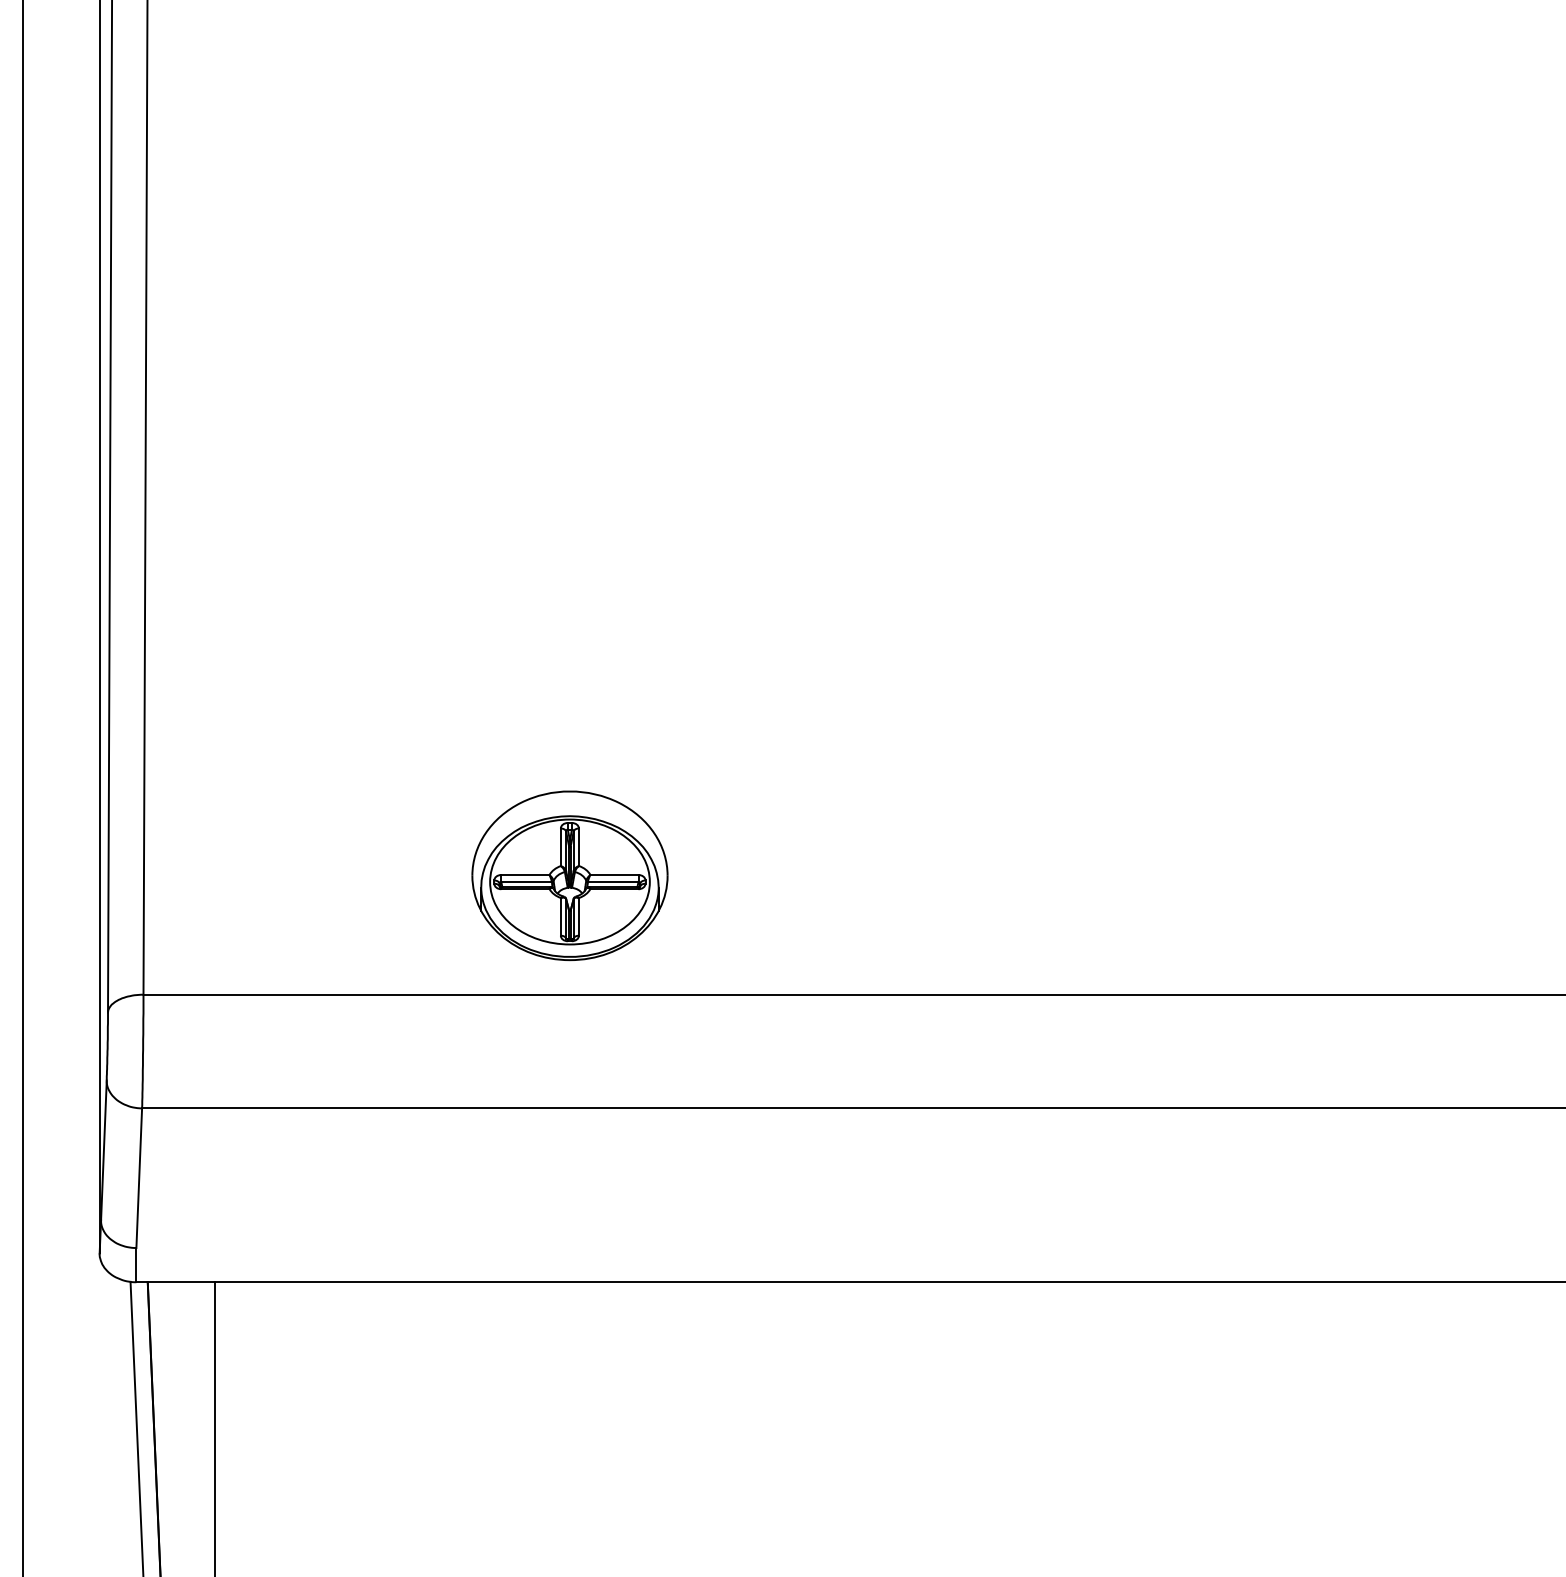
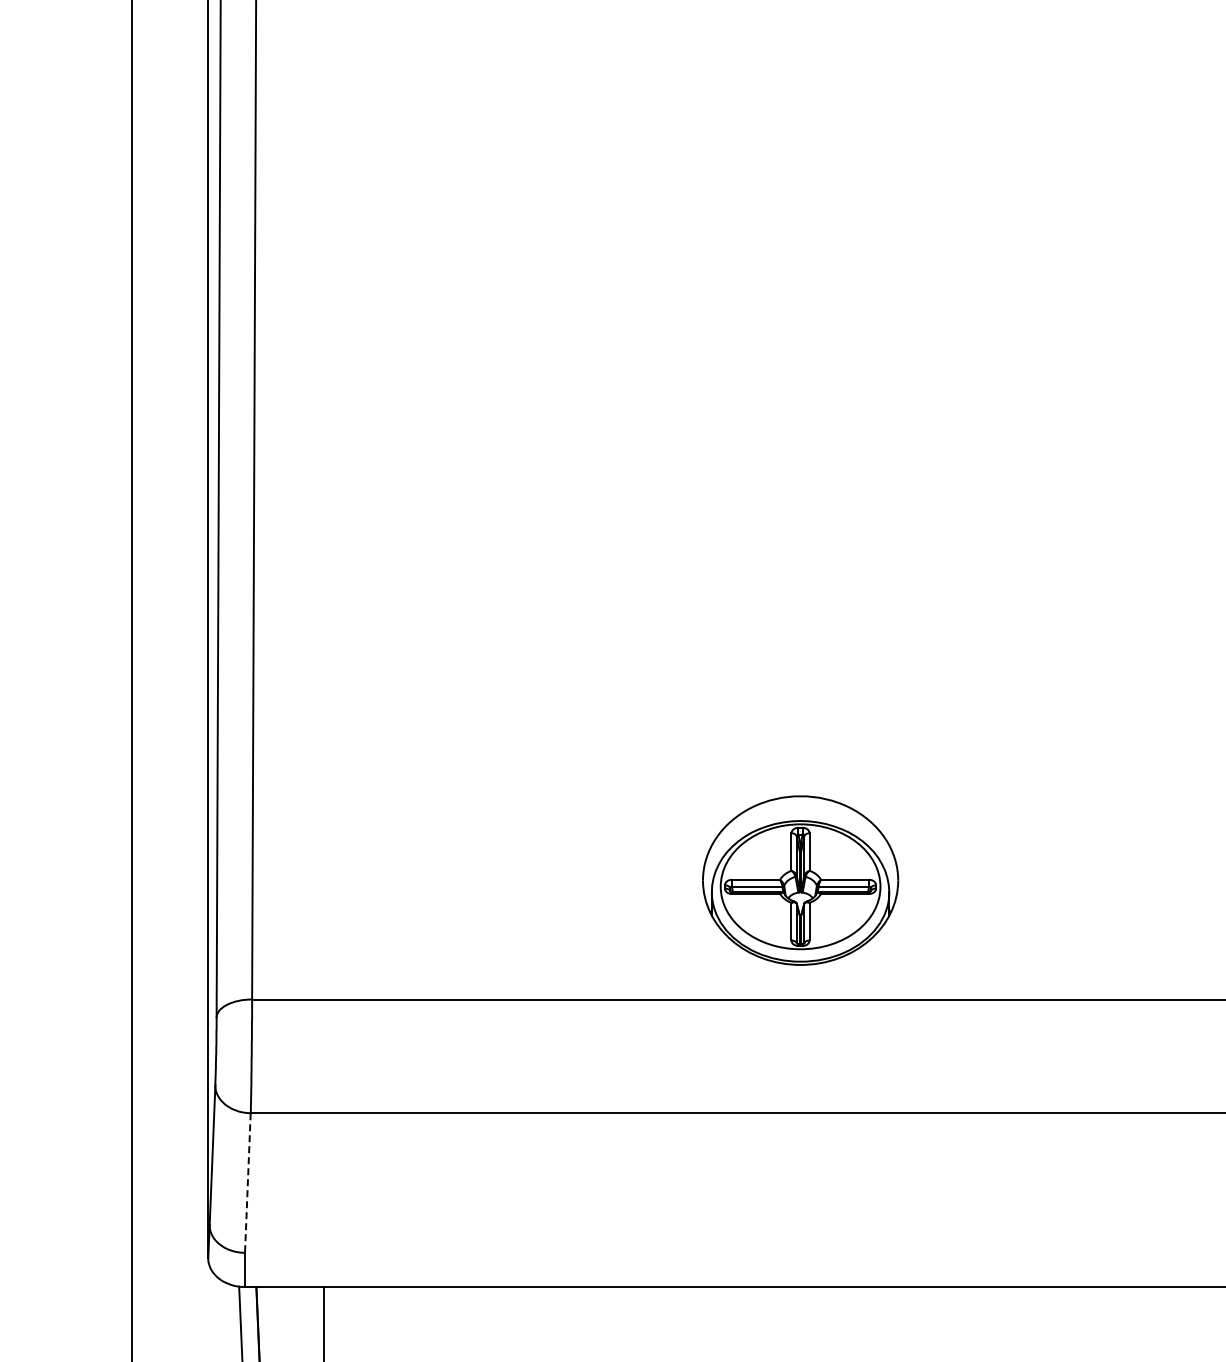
part: (569, 875) -> (800, 880), moved
line: (139, 1178) -> (248, 1183), solid -> dashed

